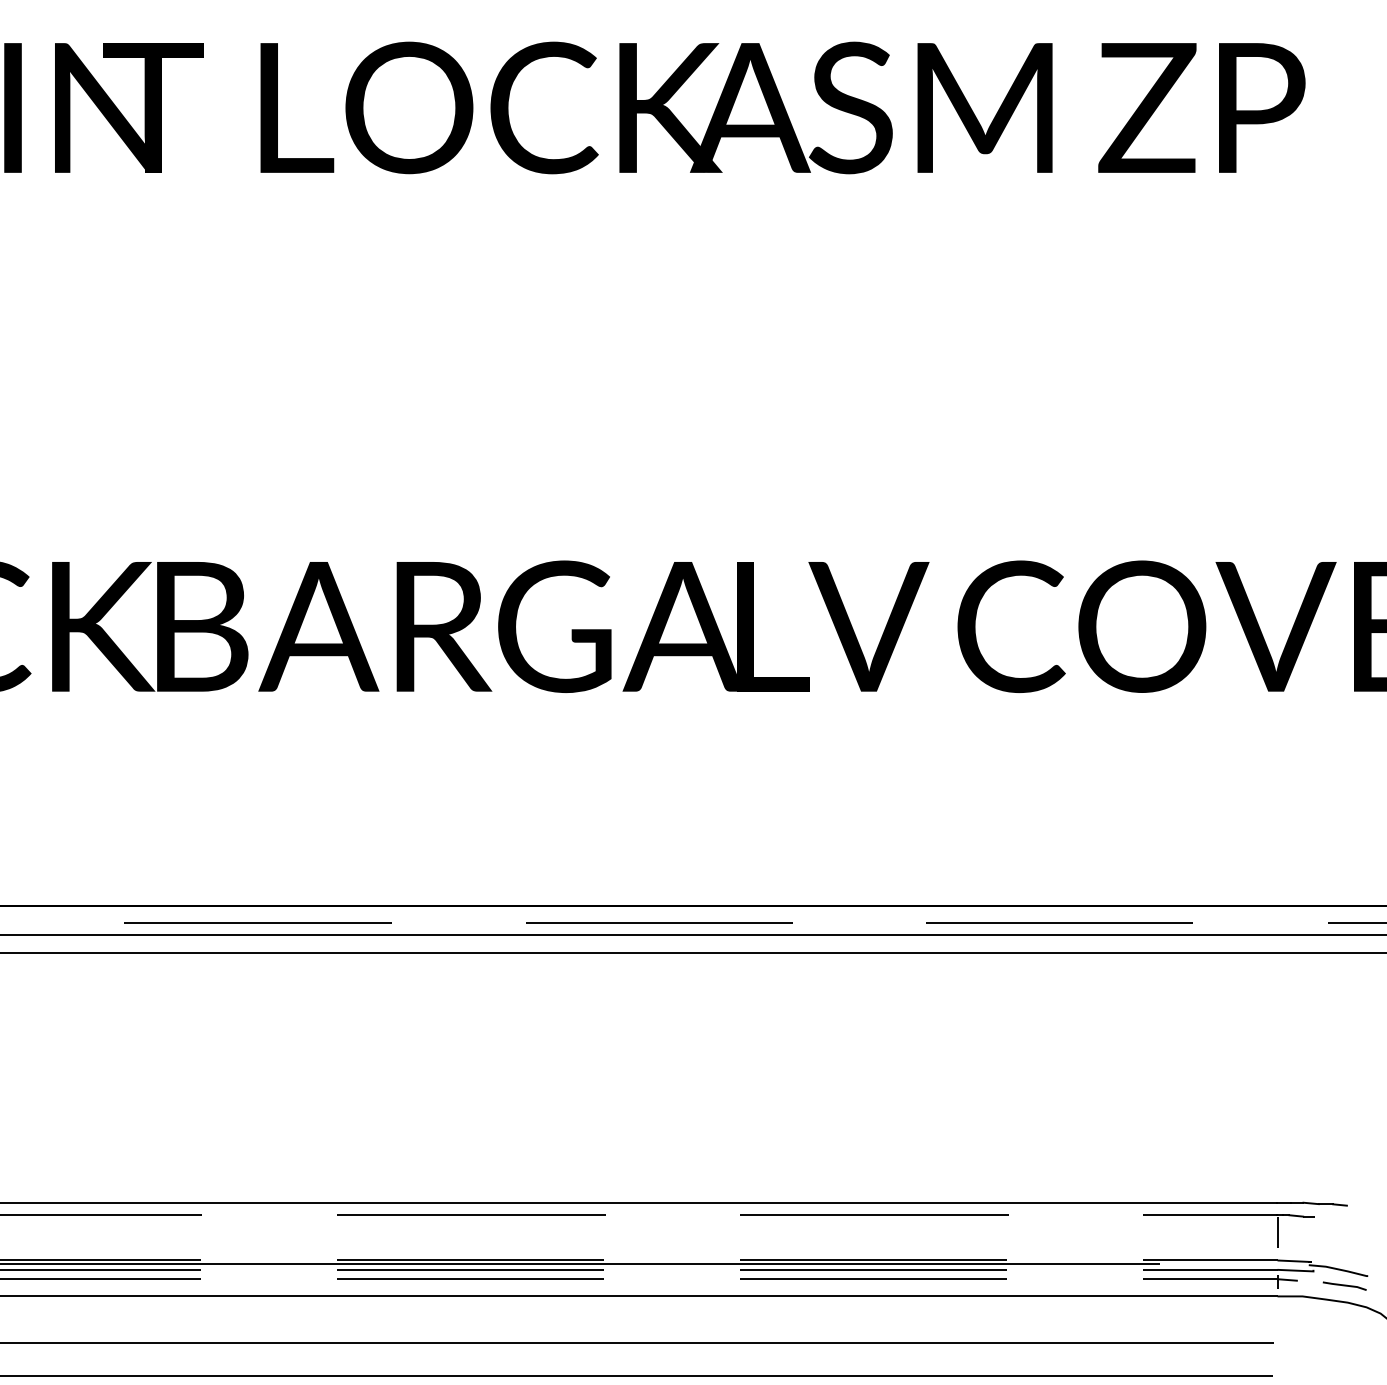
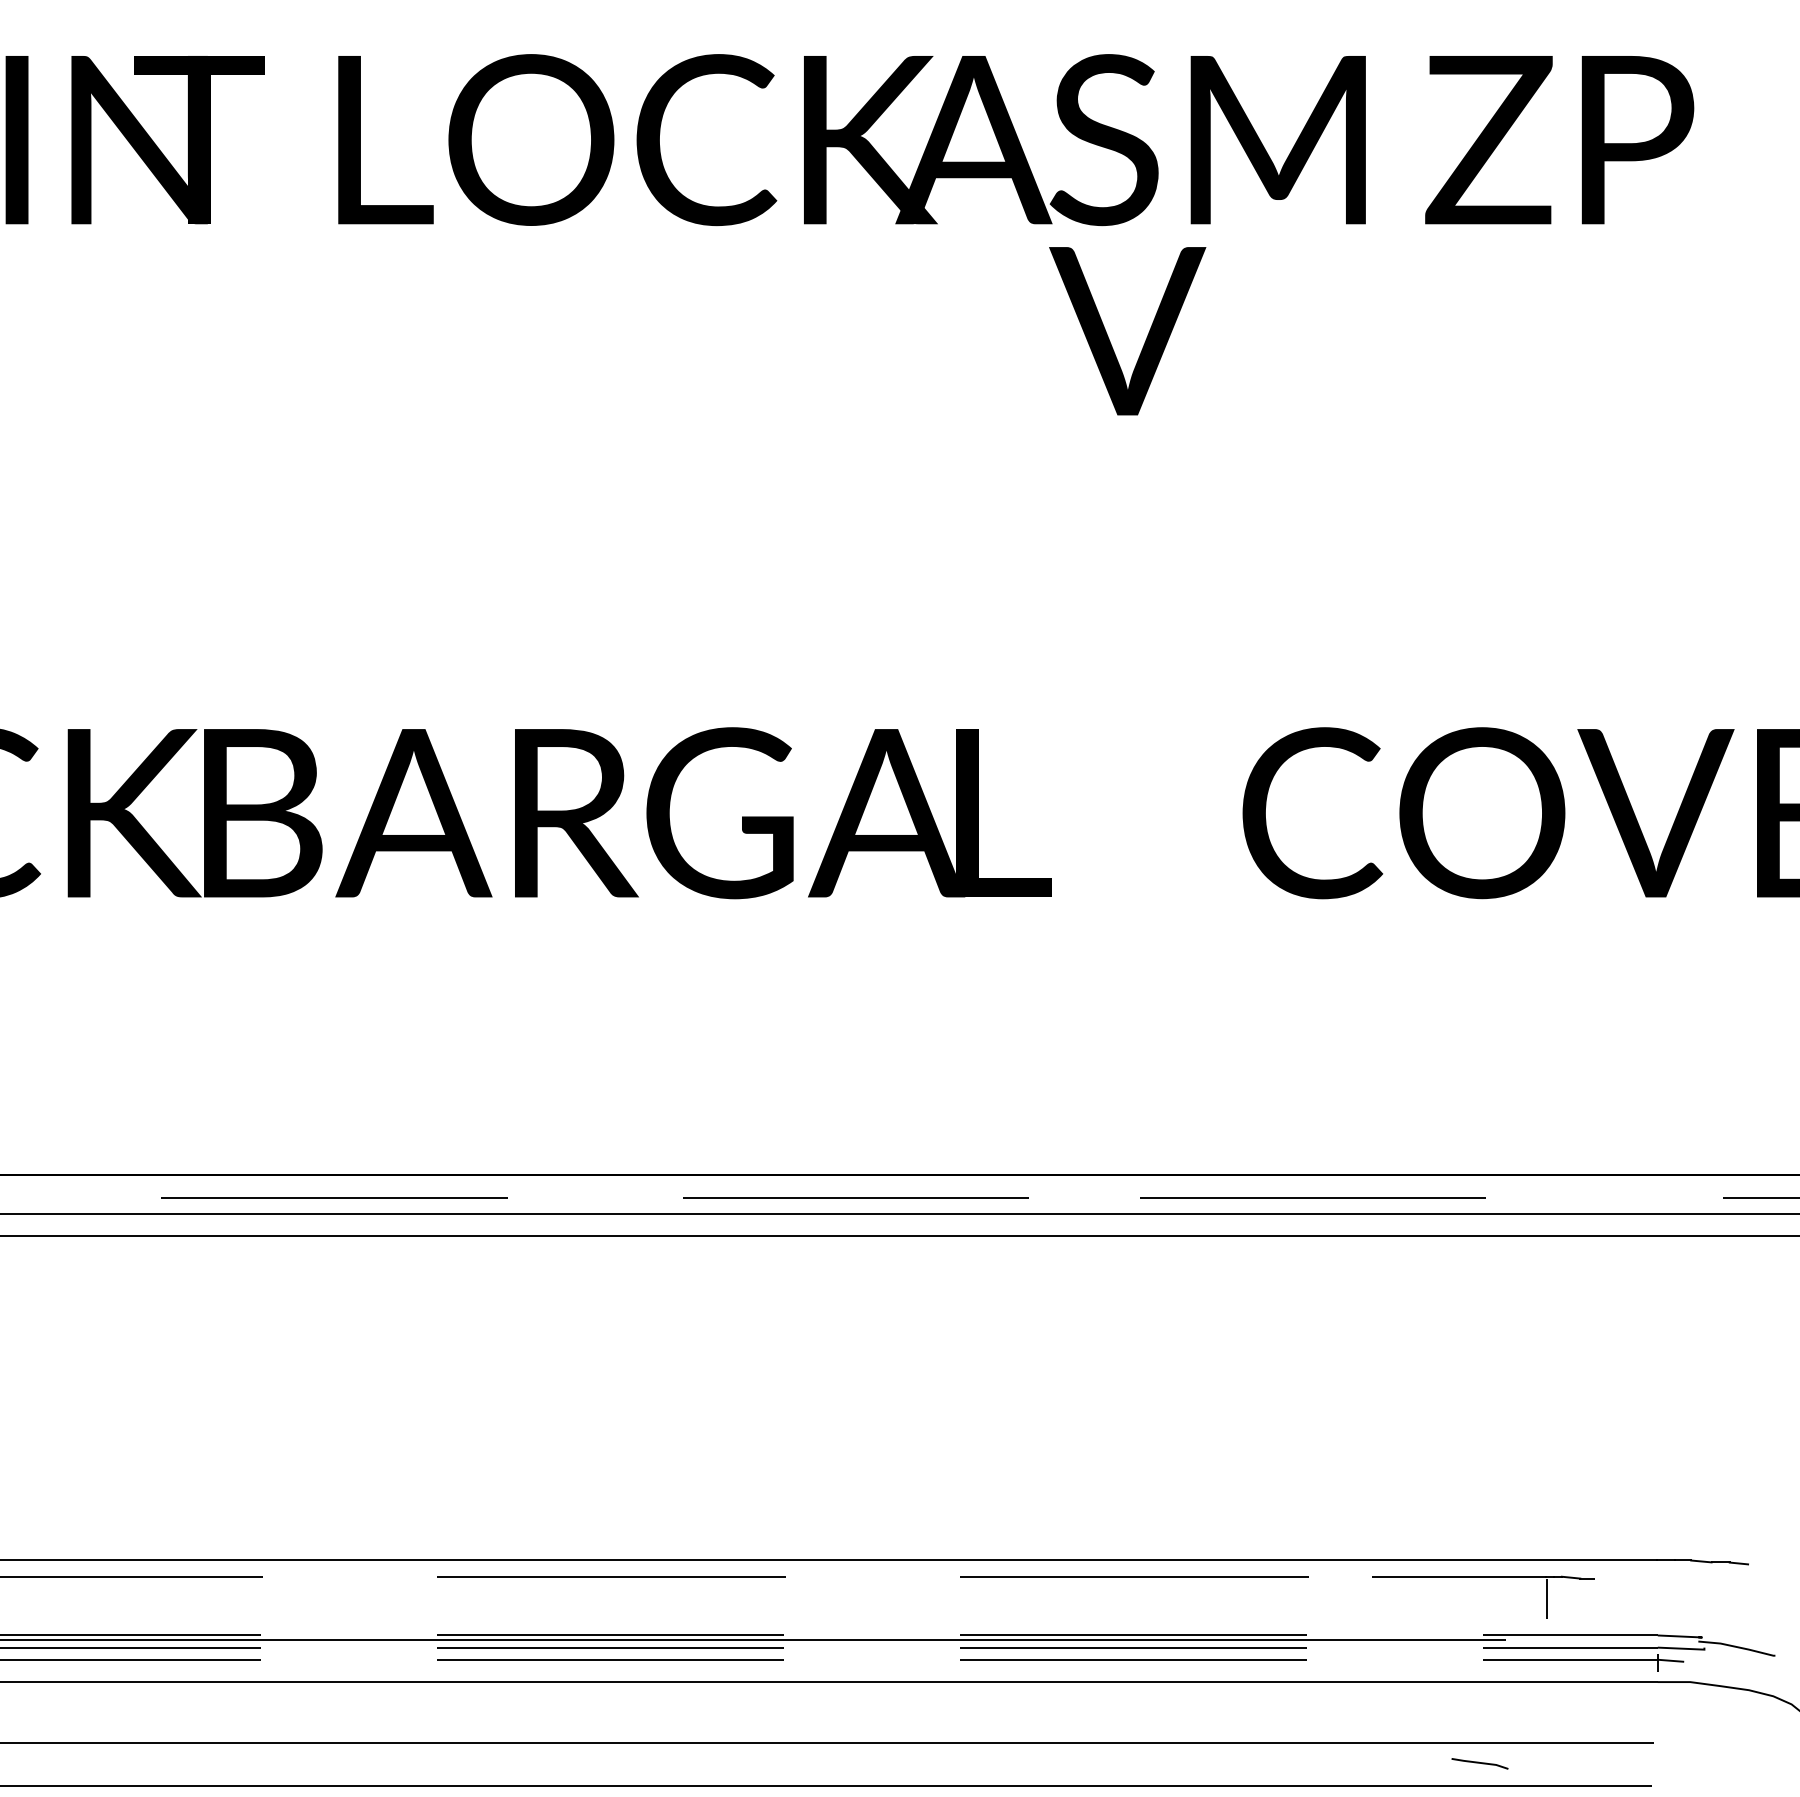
text: (868, 626) -> (1127, 331), moved
line: (1059, 922) -> (1312, 1197), moved
part: (1228, 1215) -> (1483, 1577), moved
line: (1344, 1285) -> (1479, 1763), moved

